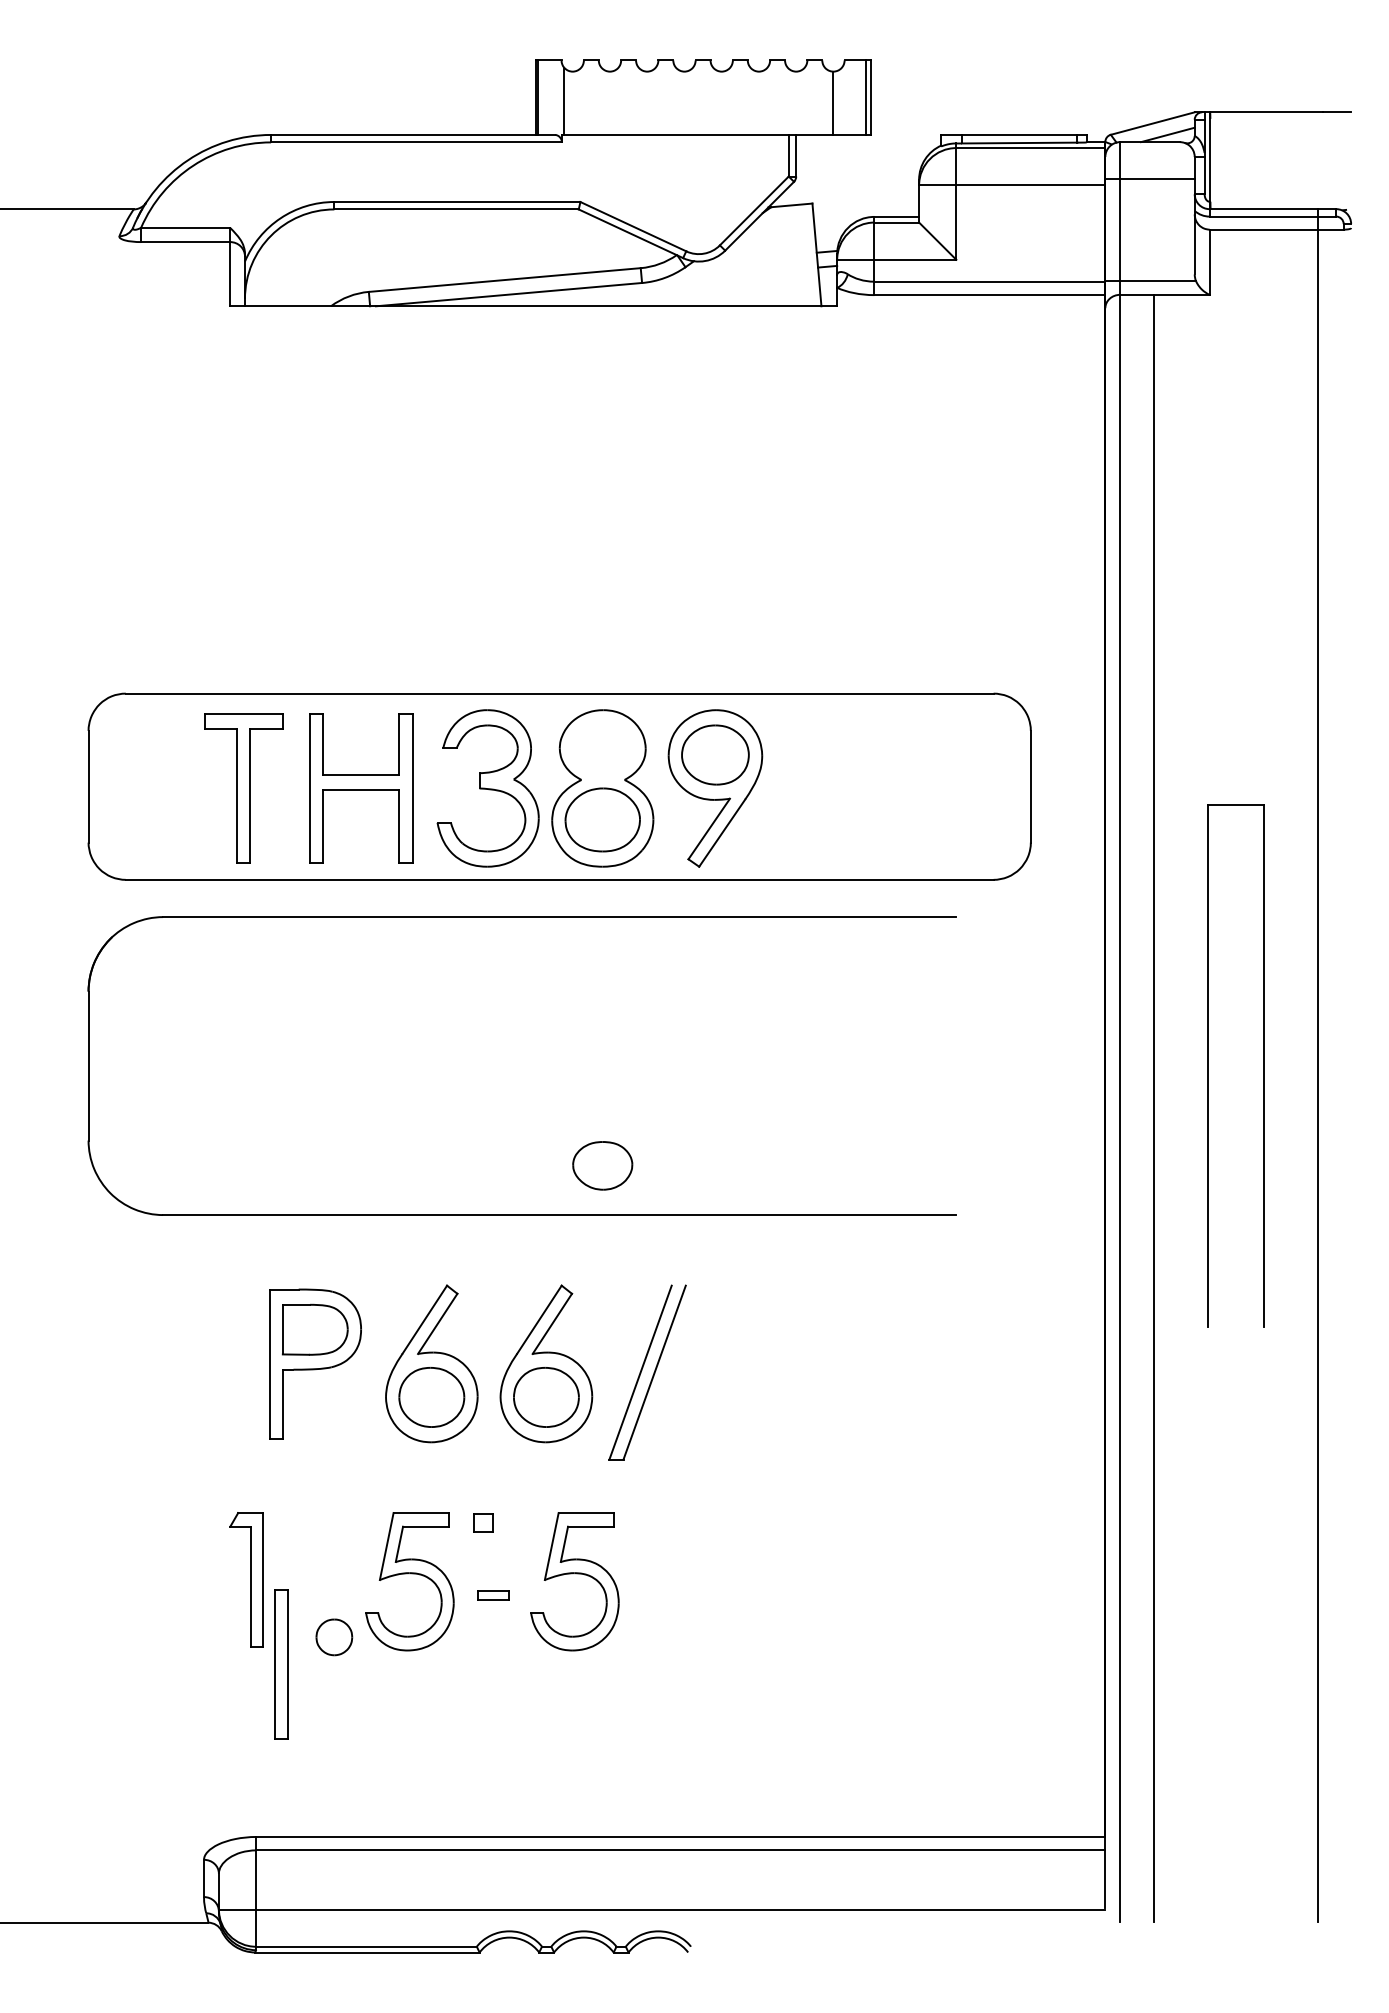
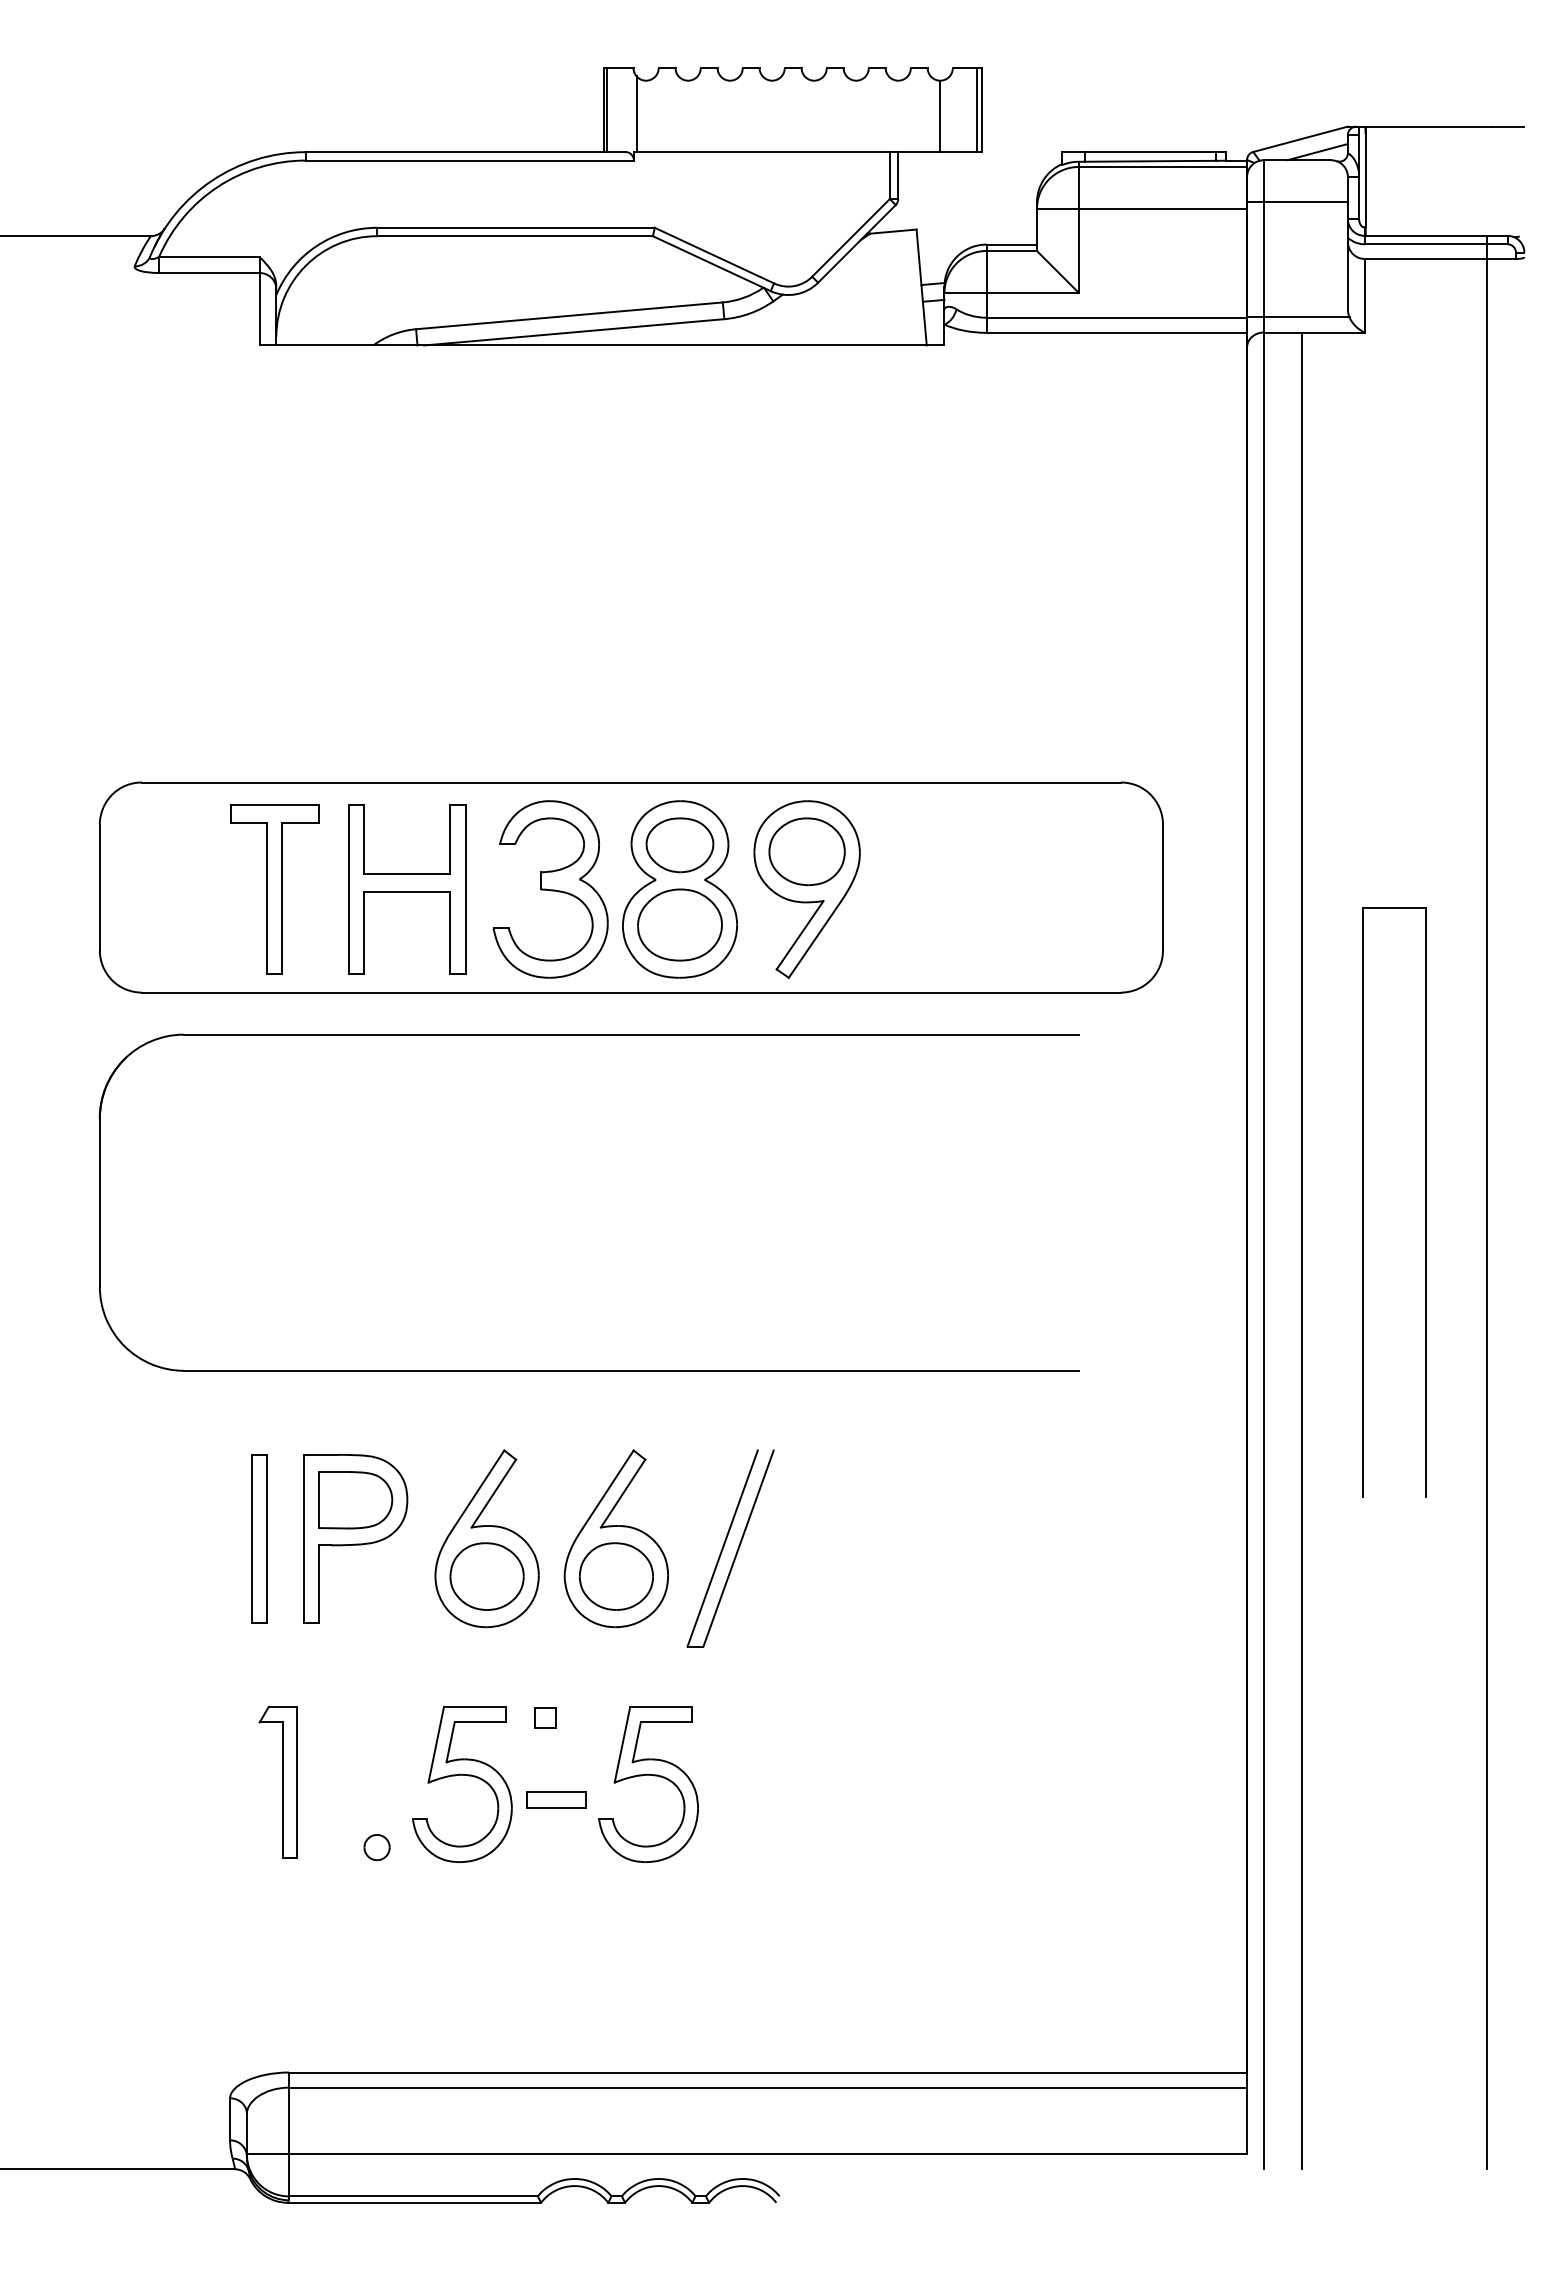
part: (602, 1166) -> (679, 845), moved
part: (493, 1595) -> (556, 1799), size x1.67
part: (333, 1637) -> (376, 1847), size x0.62
part: (281, 1664) -> (259, 1538), moved

